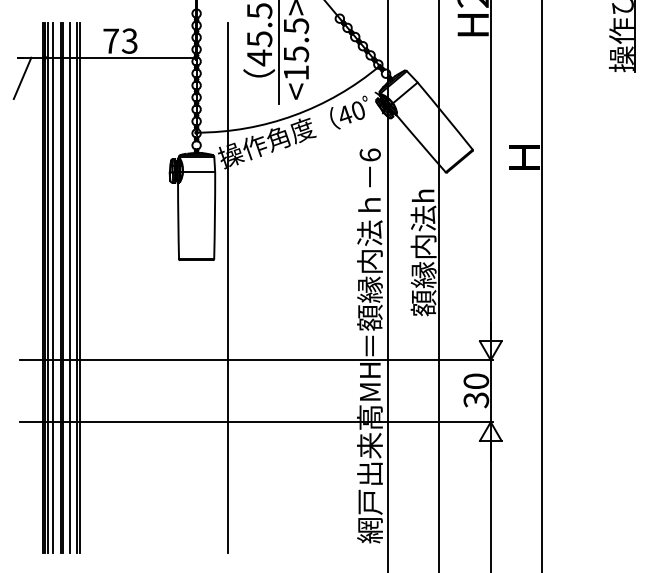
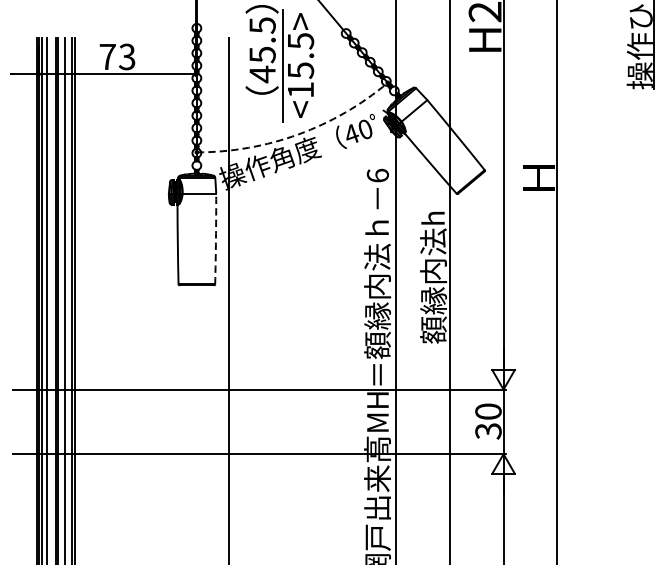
line: (22, 78) -> (15, 95), removed
arc: (294, 115) -> (298, 134), solid -> dashed
arc: (214, 215) -> (215, 238), solid -> dashed

